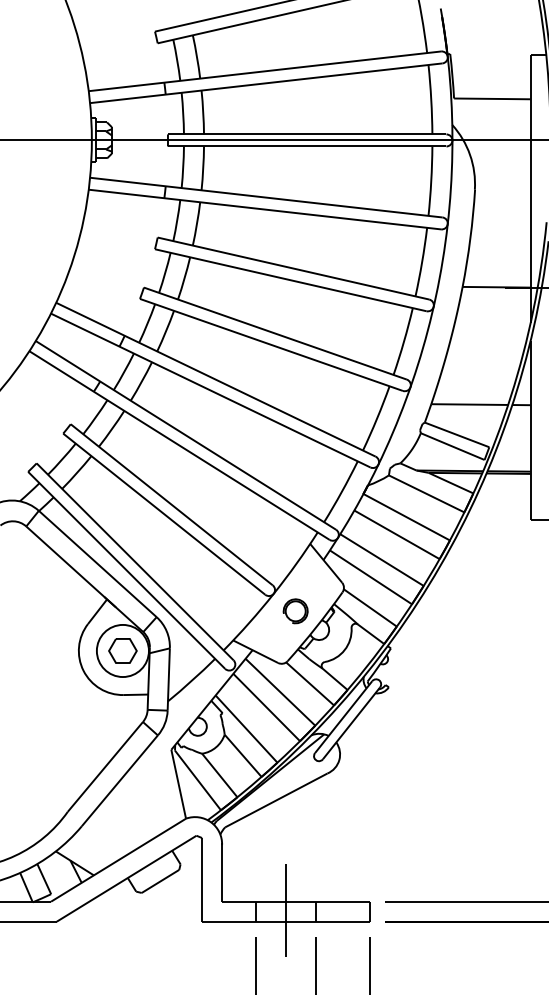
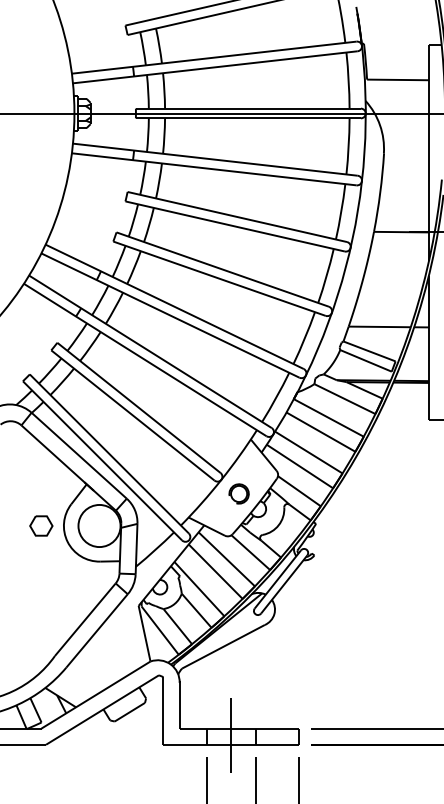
part: (122, 650) -> (41, 525), moved

